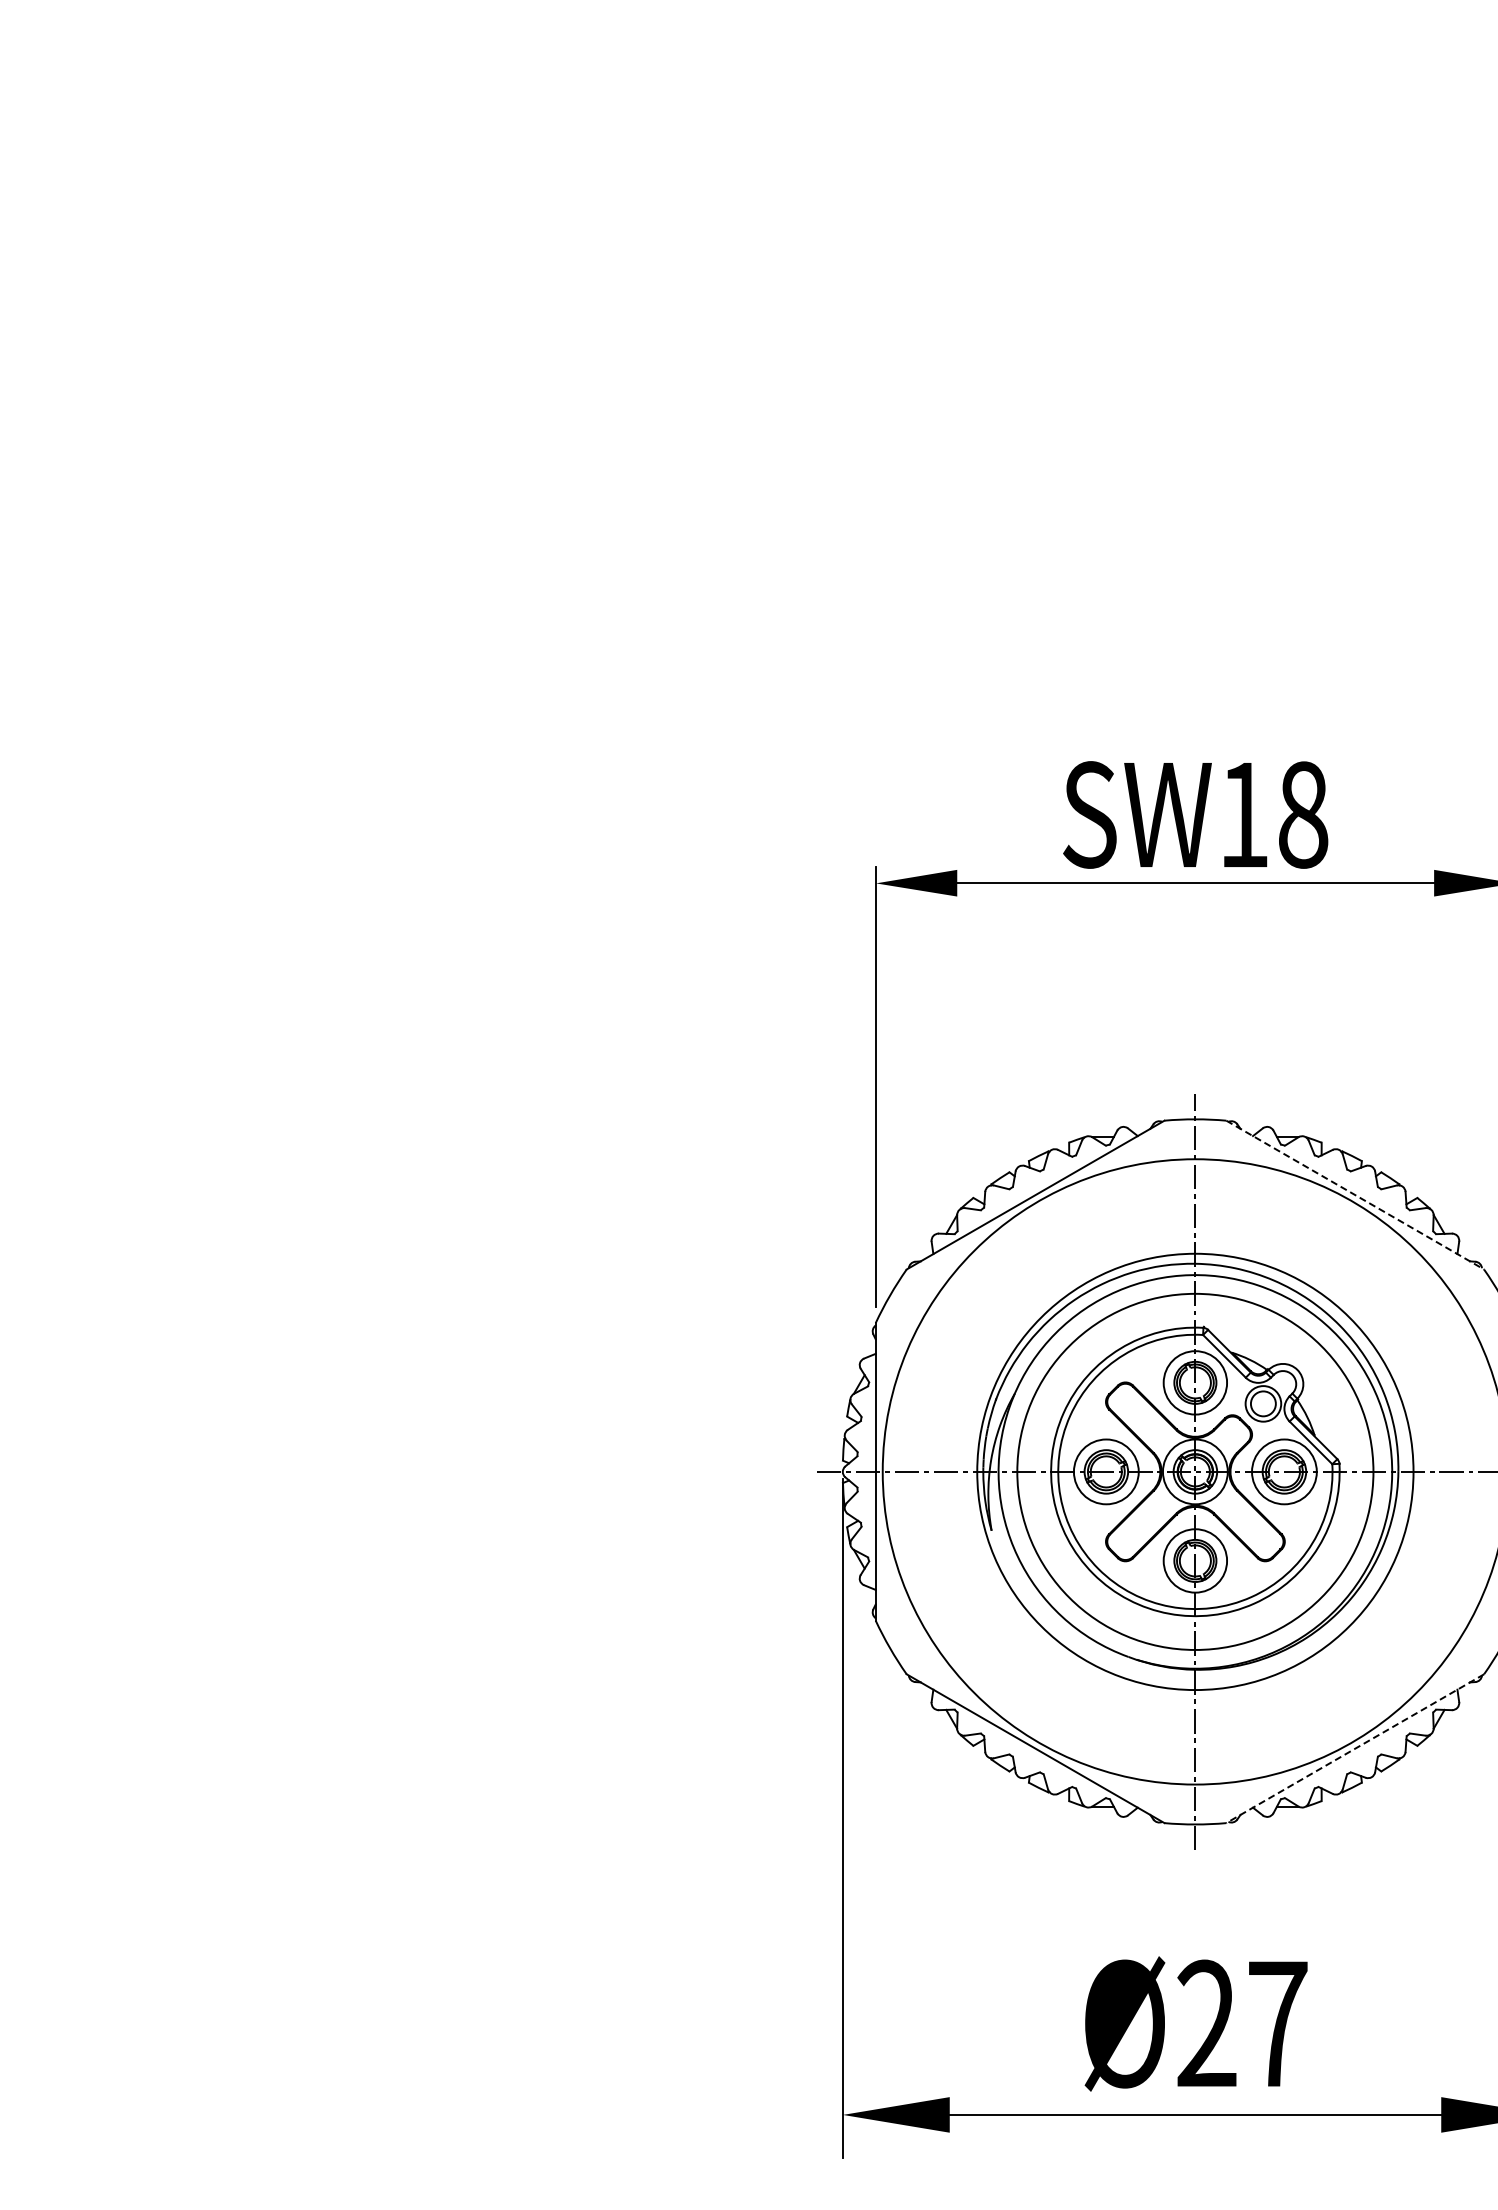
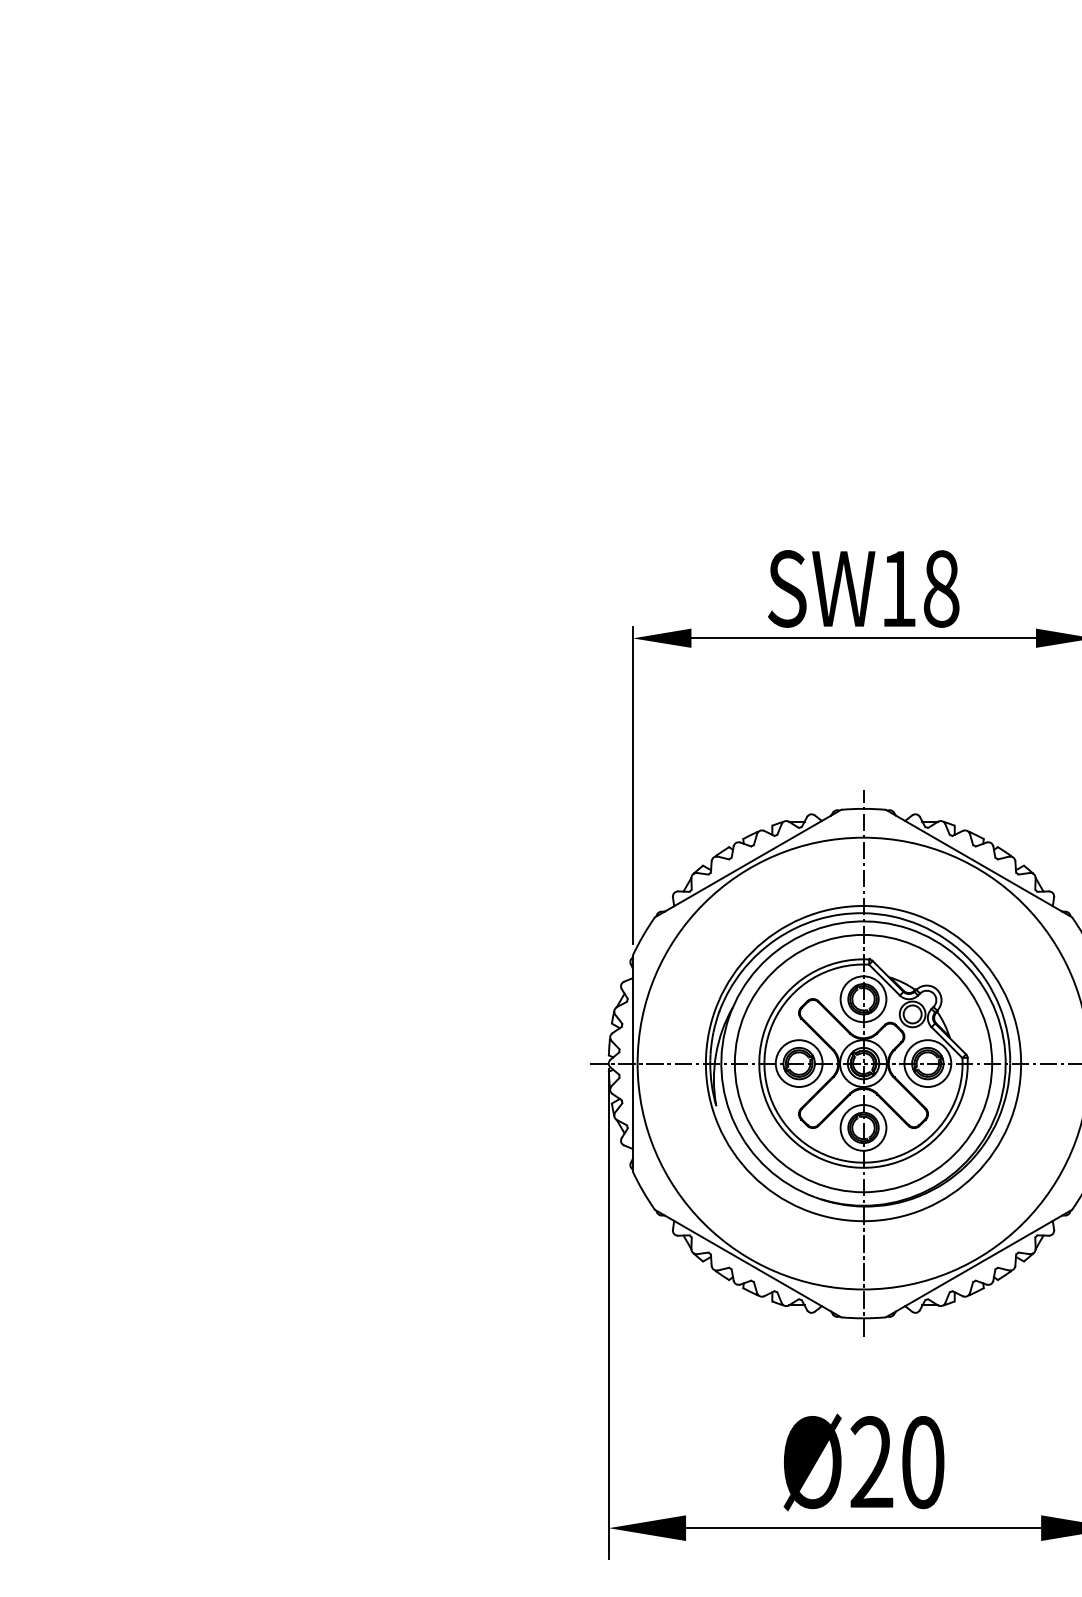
line: (1355, 1195) -> (979, 863), dashed -> solid
line: (1355, 1748) -> (979, 1263), dashed -> solid
text: (1278, 2023) -> (923, 1462), Ø27 -> Ø20

